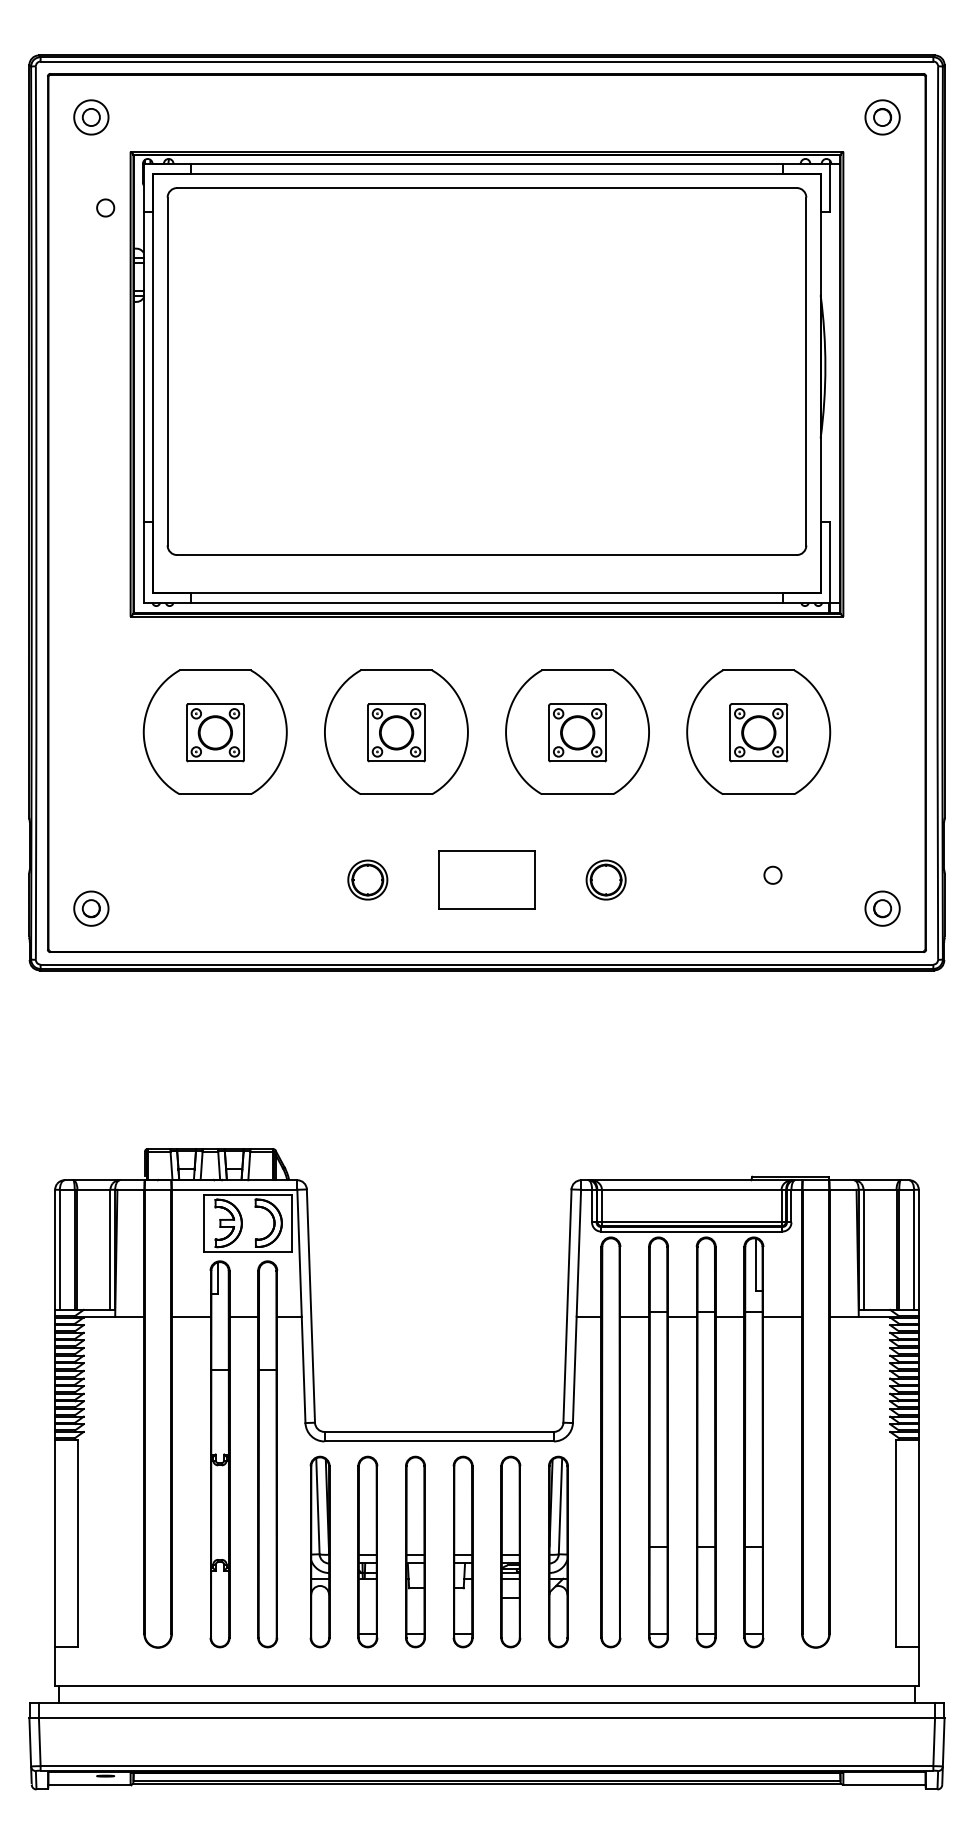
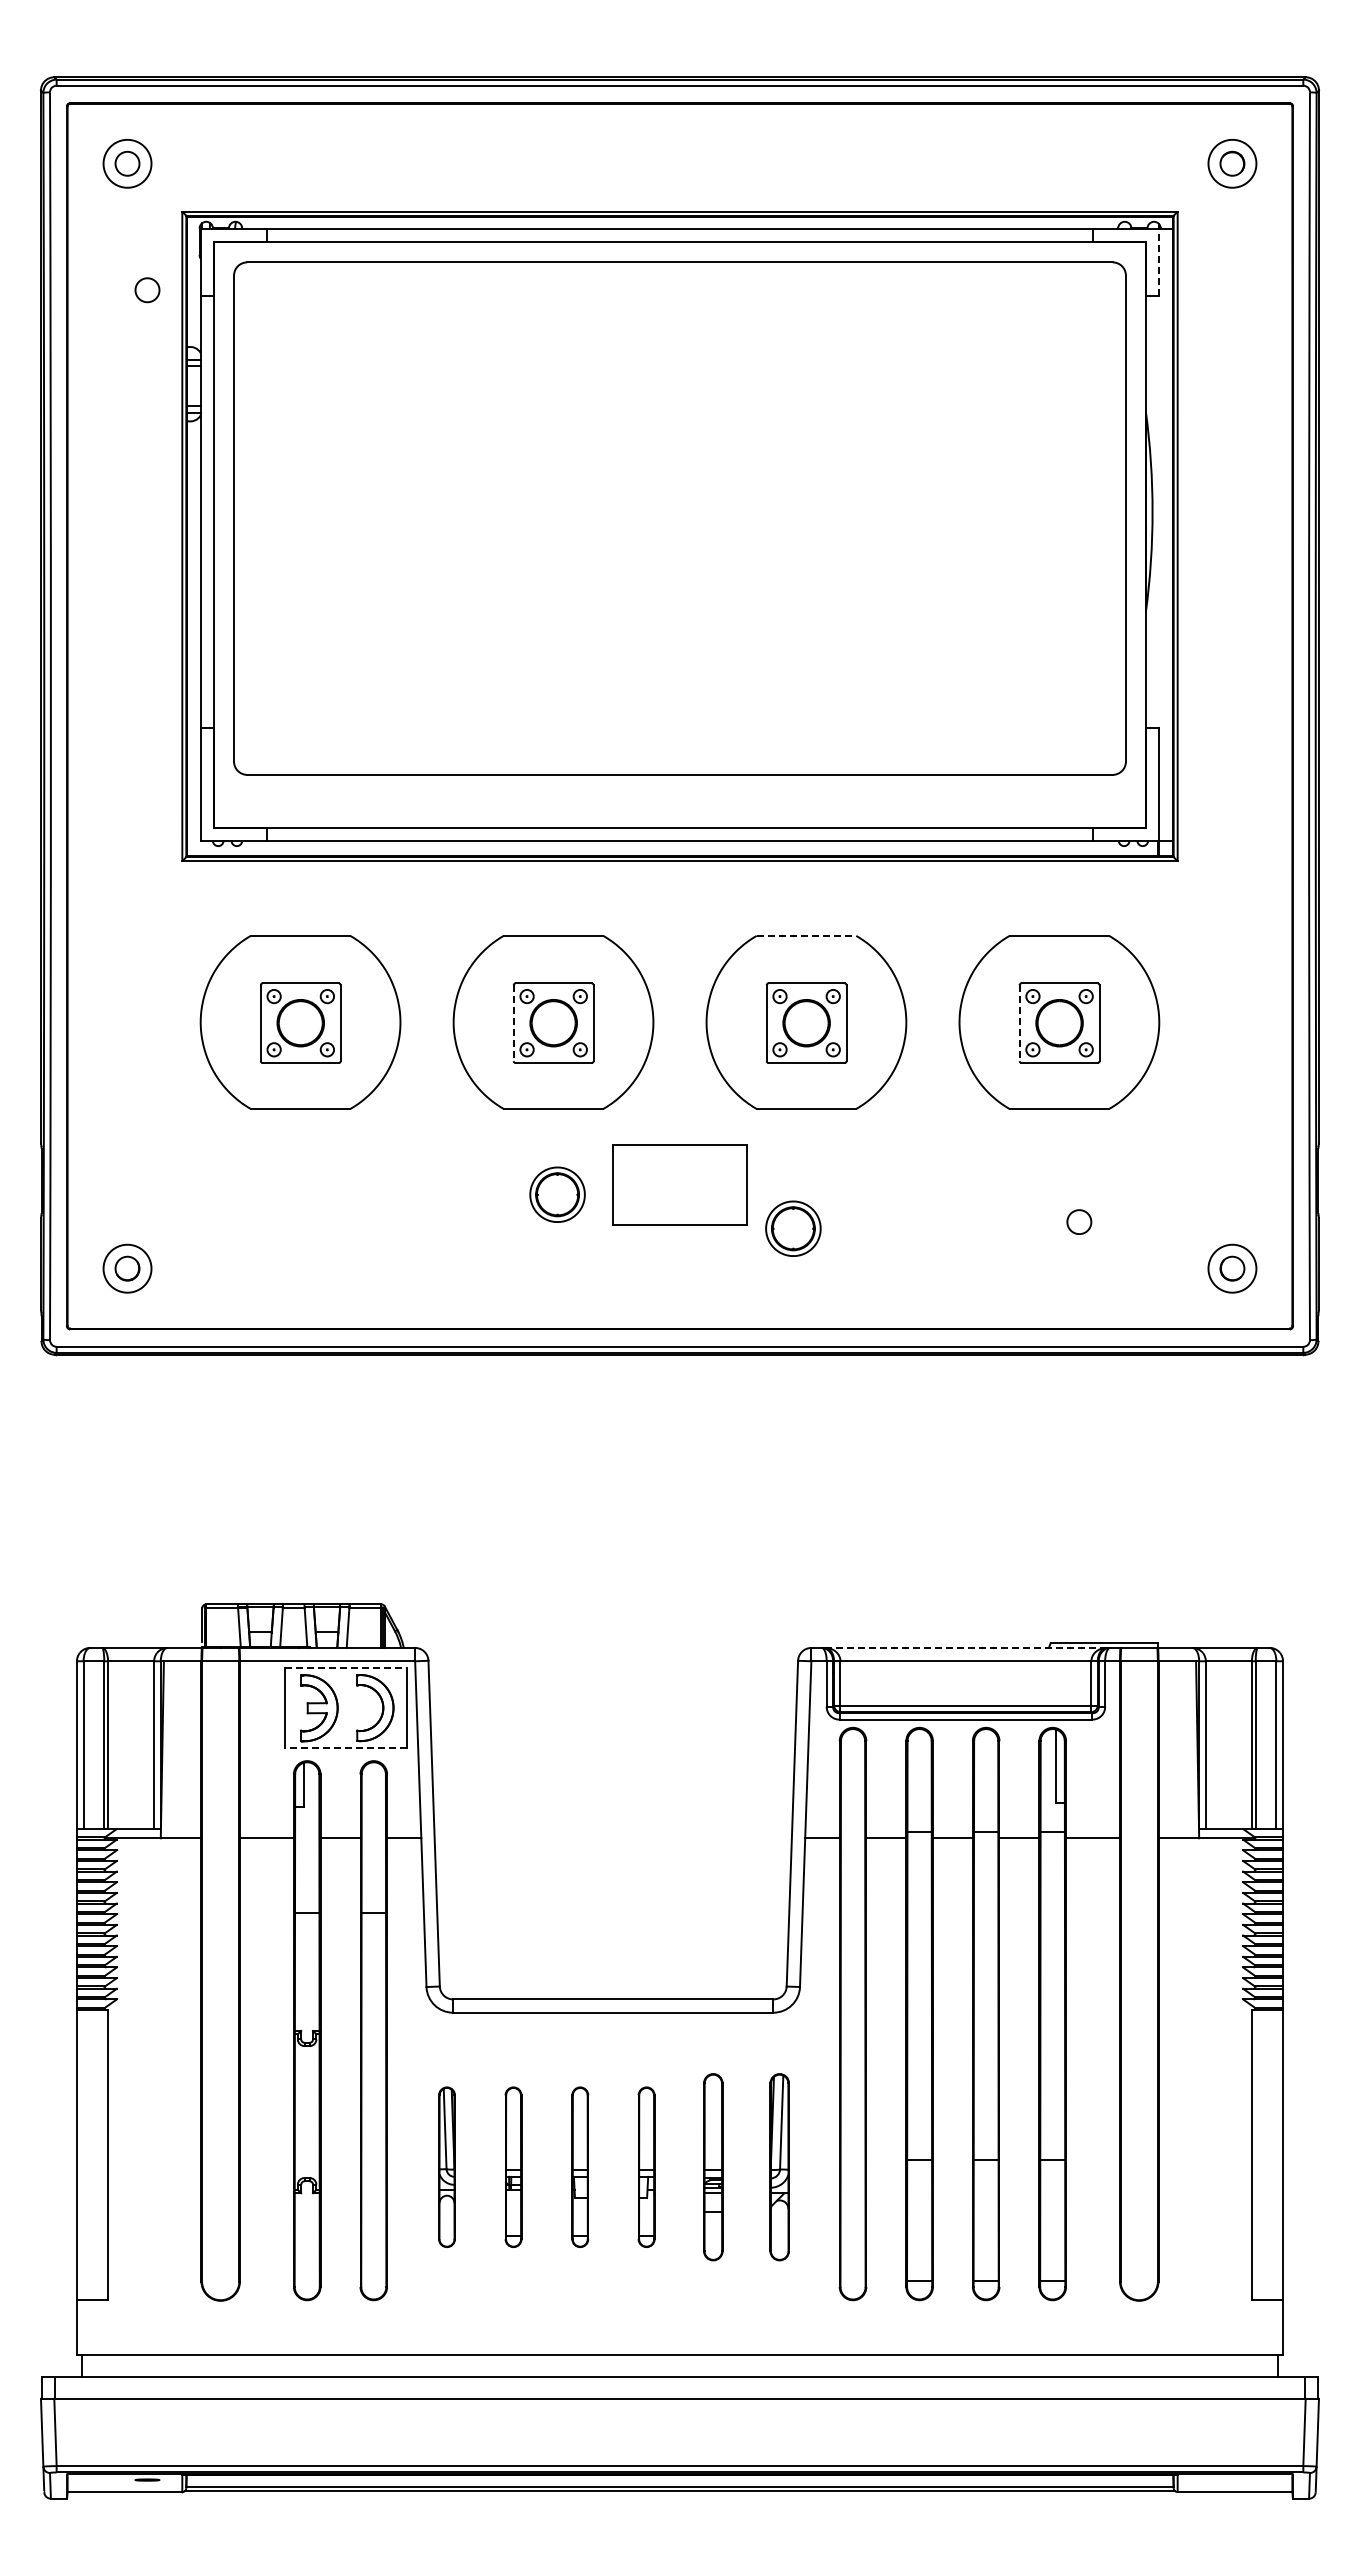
line: (830, 187) -> (1159, 261), solid -> dashed
line: (577, 670) -> (806, 935), solid -> dashed
line: (367, 733) -> (513, 1023), solid -> dashed
line: (730, 733) -> (1019, 1023), solid -> dashed
part: (367, 879) -> (557, 1194), moved
part: (486, 879) -> (679, 1184), moved
part: (606, 879) -> (793, 1228), moved
line: (691, 1179) -> (965, 1647), solid -> dashed
line: (248, 1194) -> (346, 1667), solid -> dashed
line: (247, 1251) -> (345, 1747), solid -> dashed
part: (319, 1552) -> (446, 2167), size x0.6
part: (367, 1552) -> (513, 2167), size x0.6
part: (415, 1552) -> (580, 2167), size x0.6
part: (463, 1552) -> (646, 2167), size x0.6
part: (510, 1552) -> (713, 2167), size x0.7
part: (558, 1552) -> (779, 2167), size x0.7

